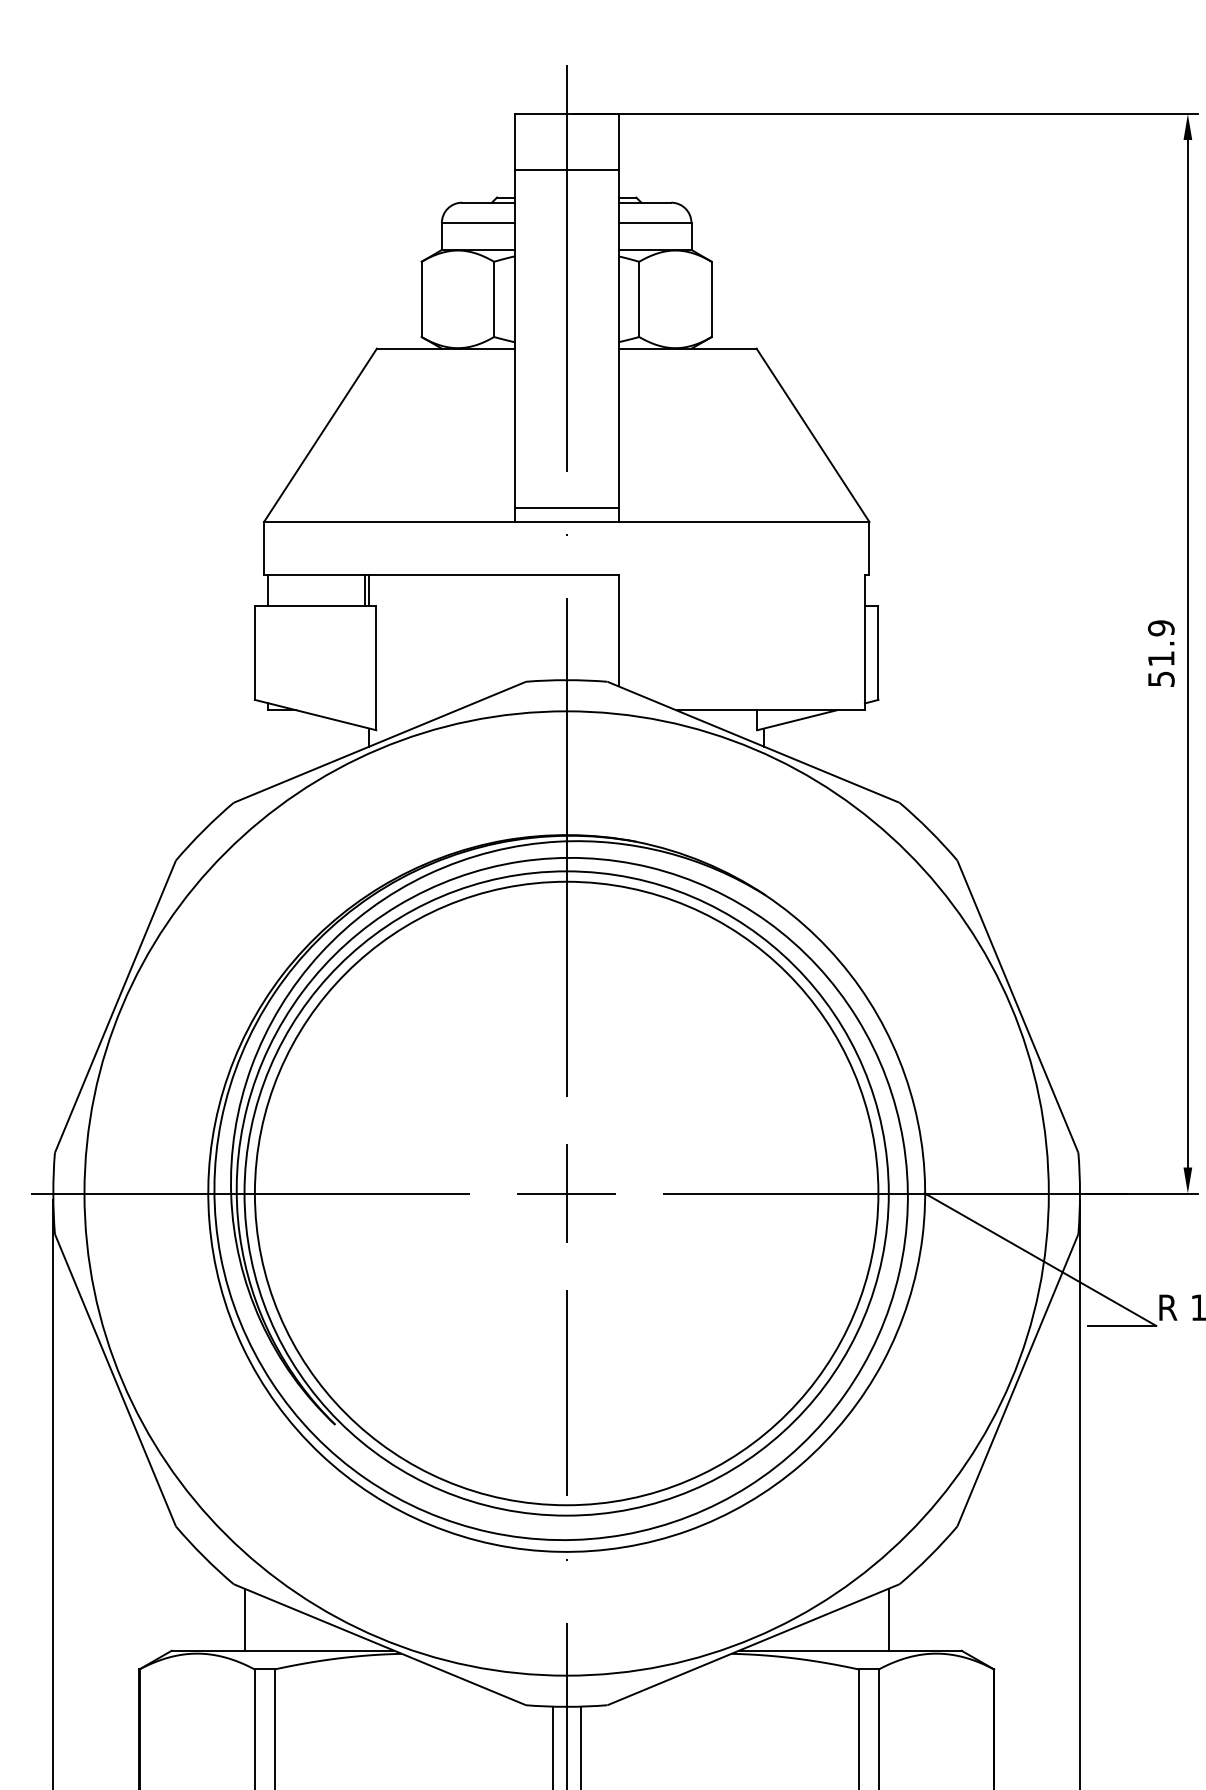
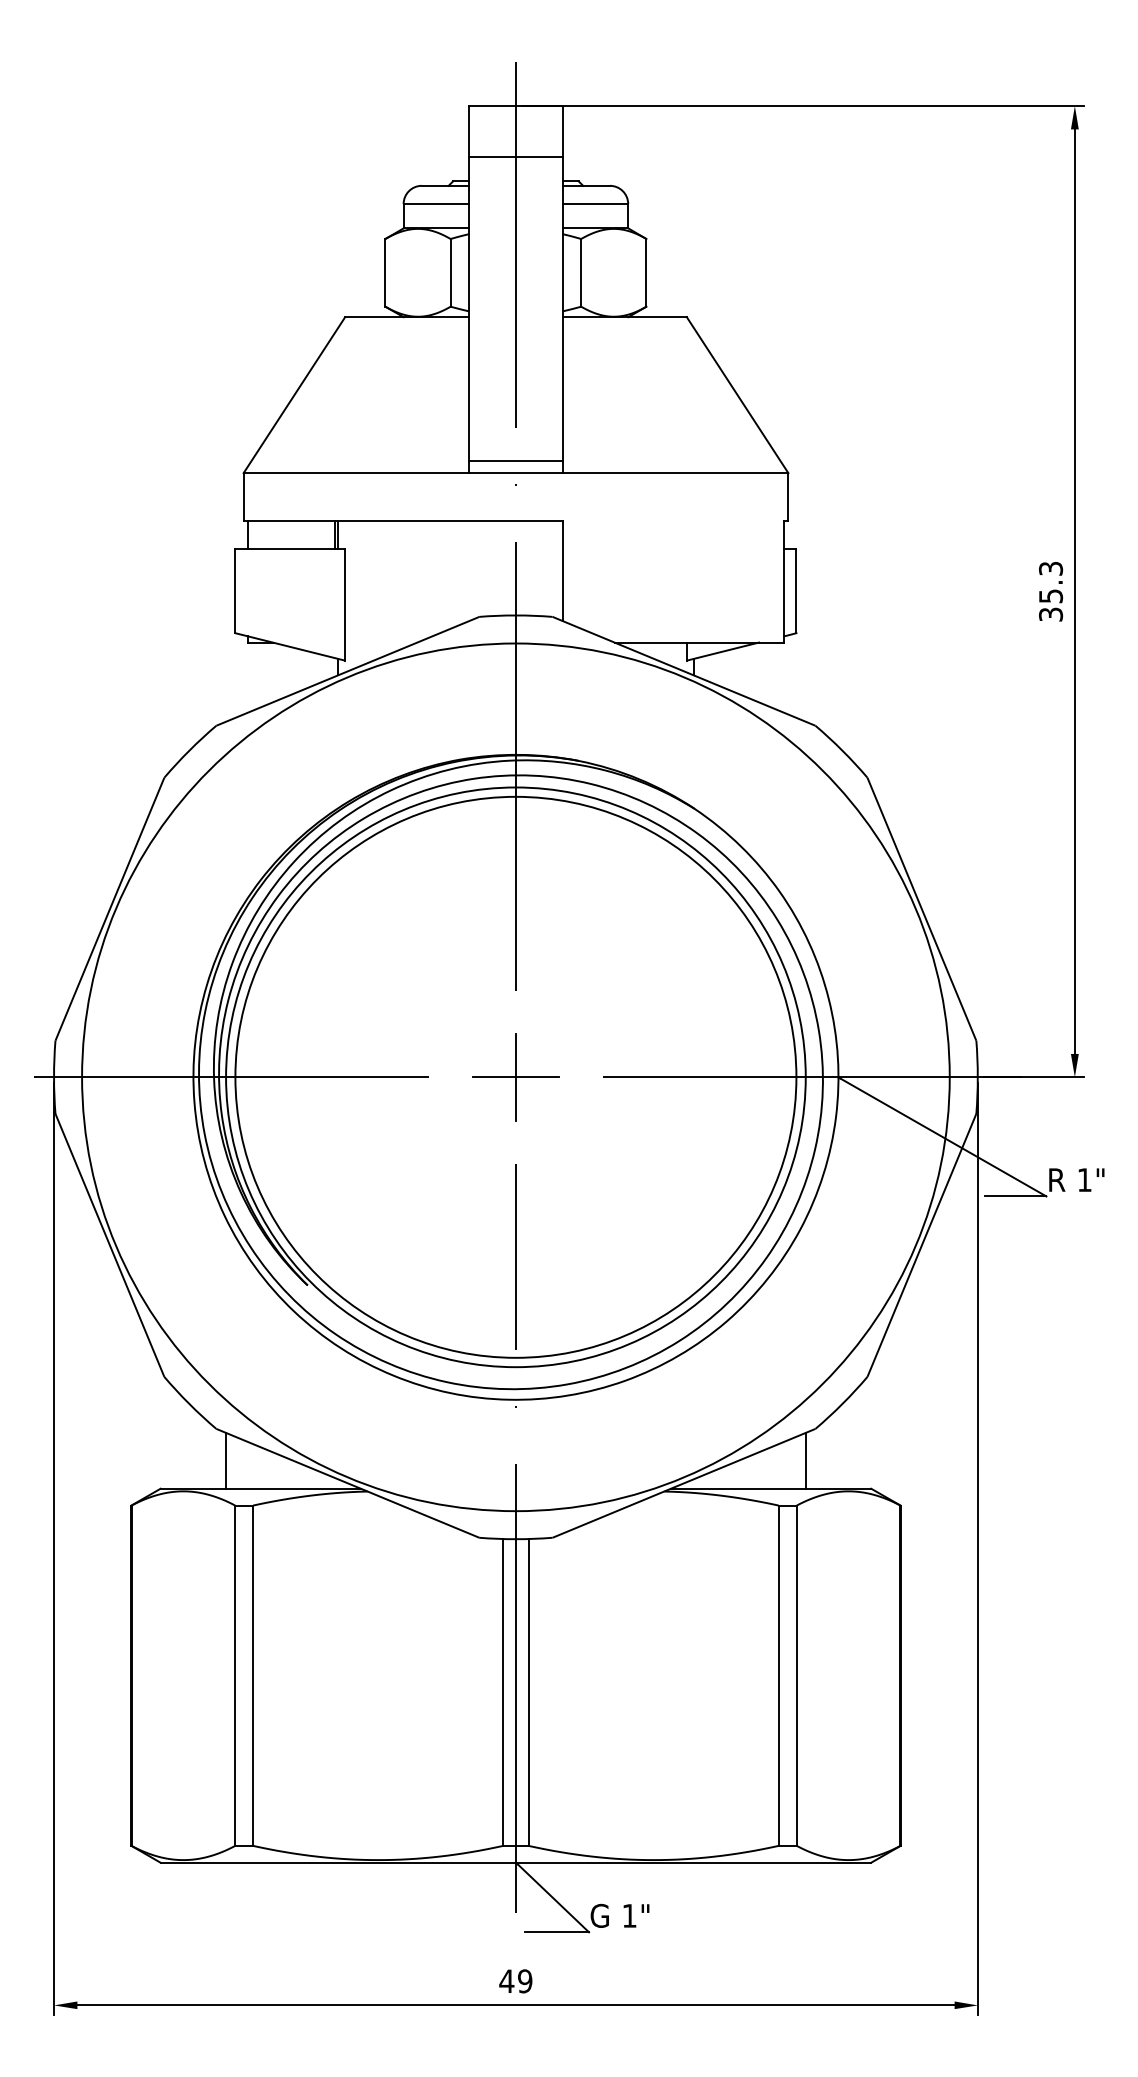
text: (1161, 652) -> (1051, 590), 51.9 -> 35.3

